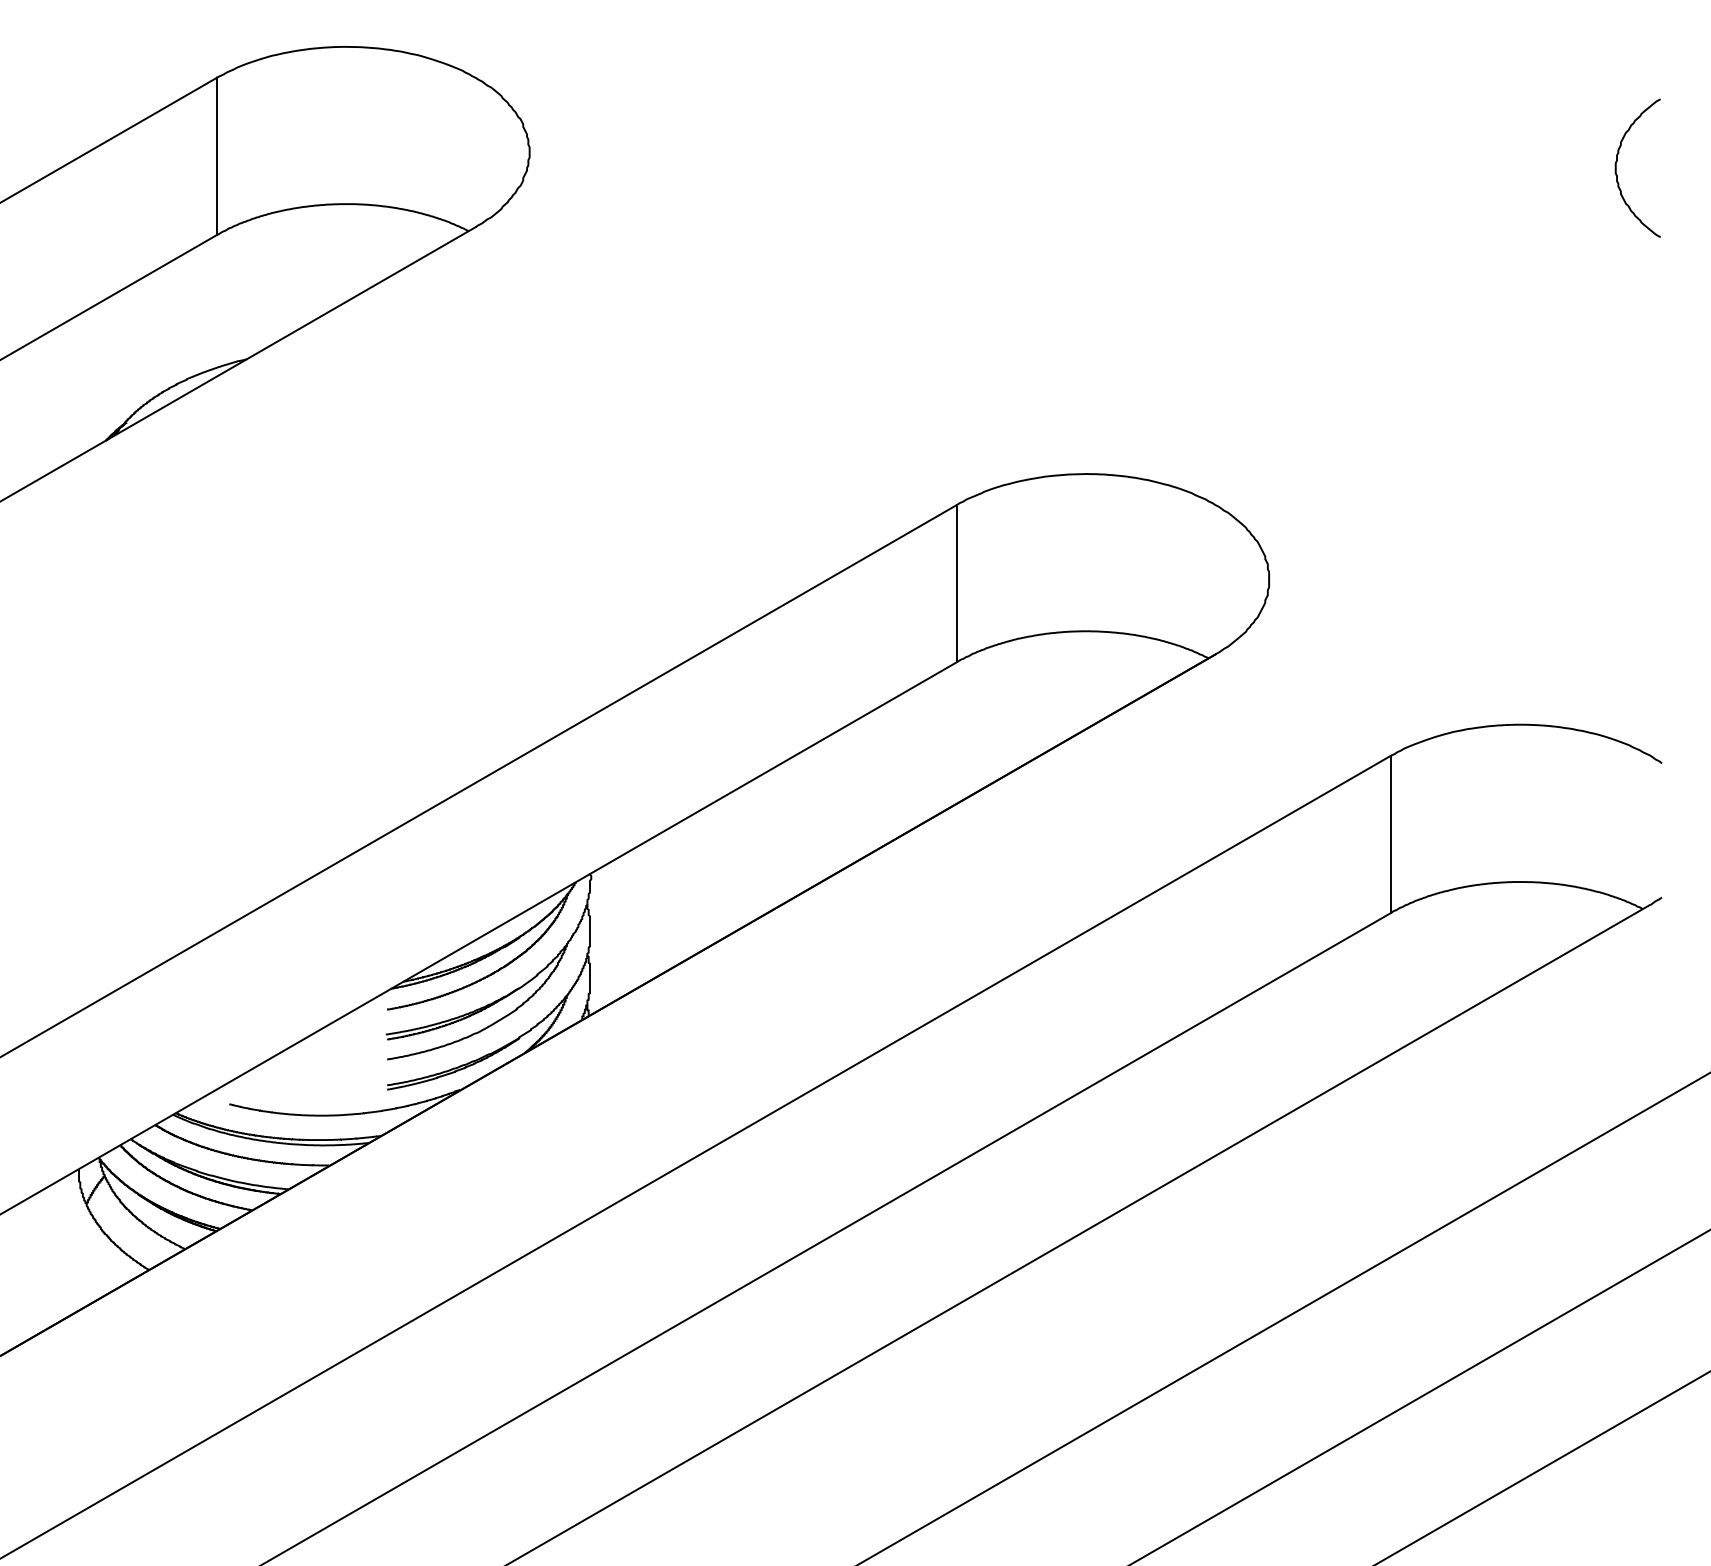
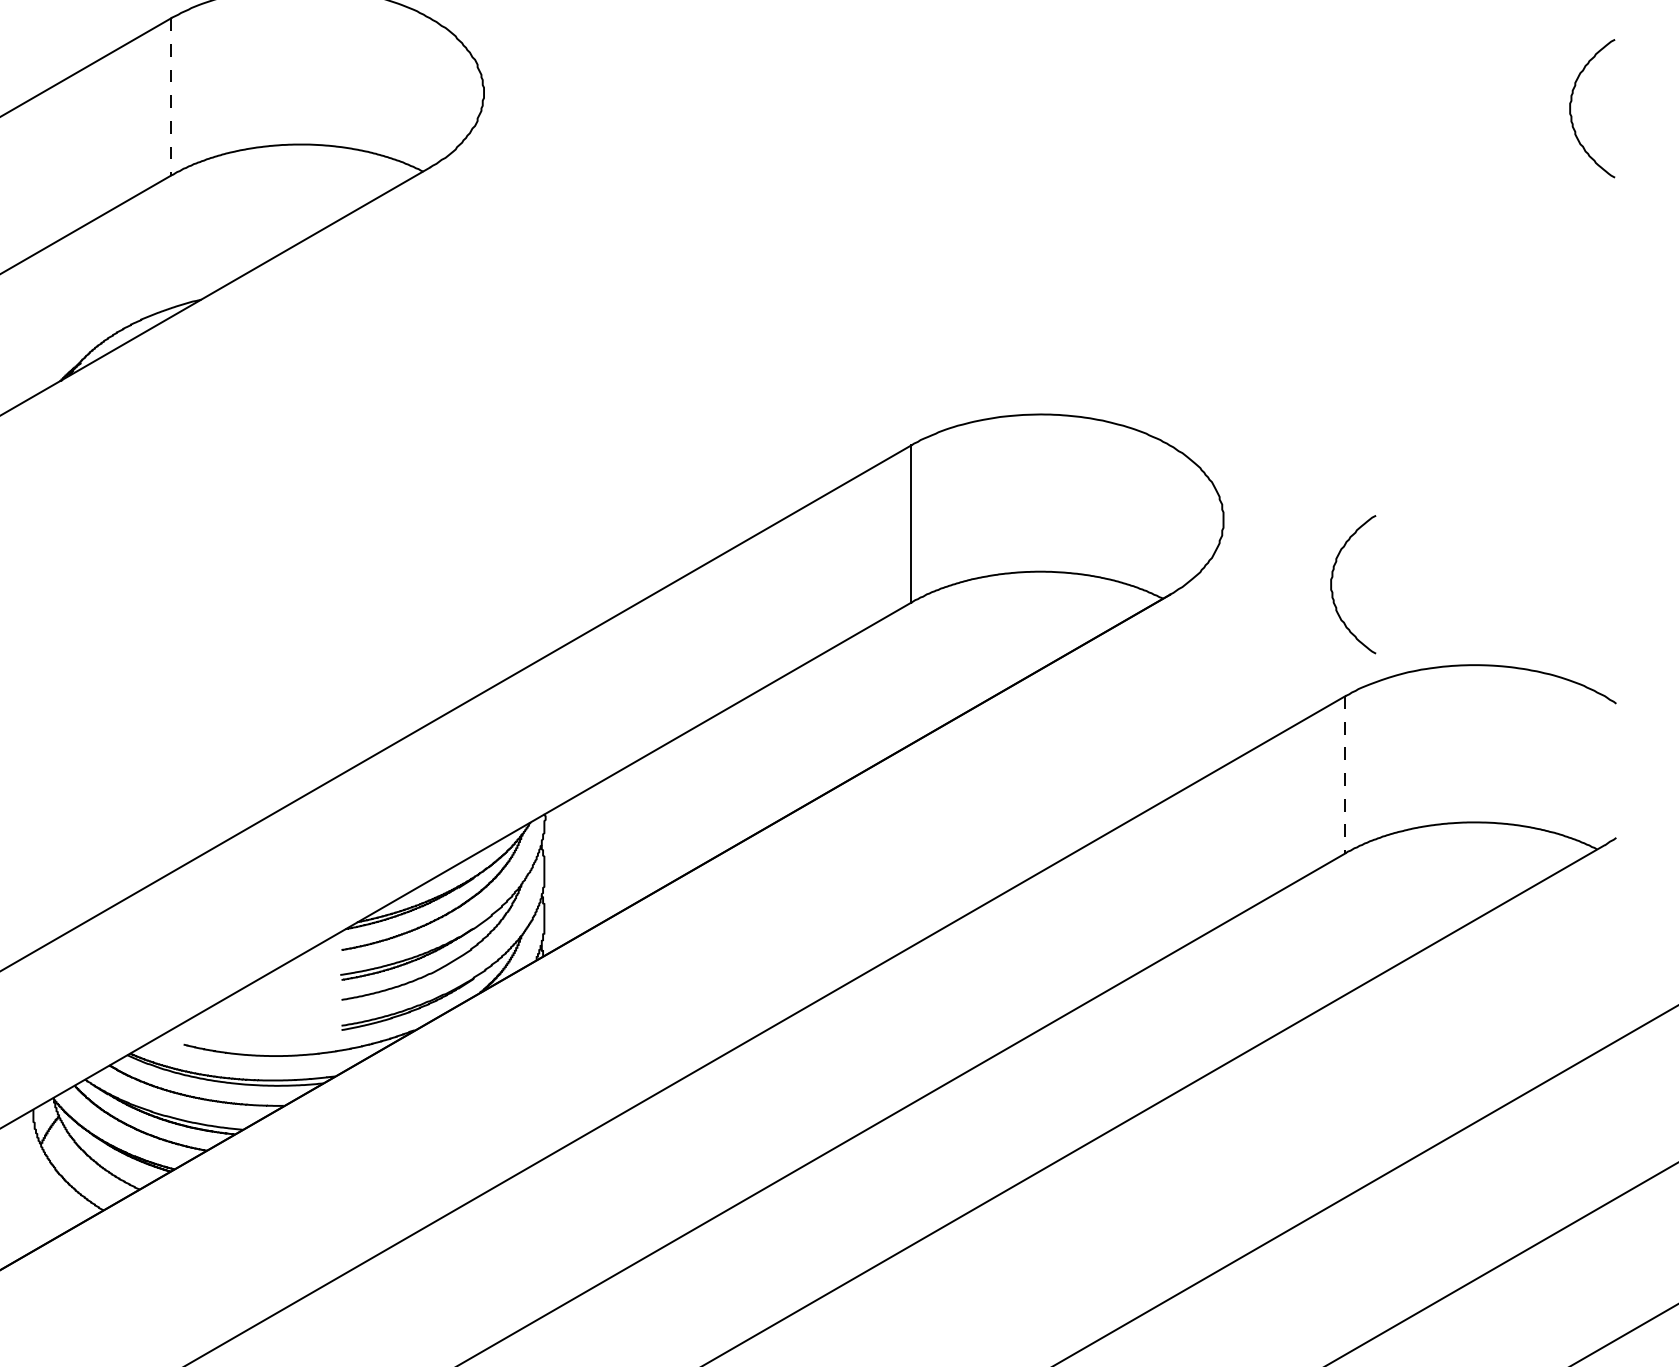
line: (216, 156) -> (170, 96), solid -> dashed
curve: (1378, 638) -> (1332, 578), added
line: (1391, 834) -> (1345, 774), solid -> dashed

